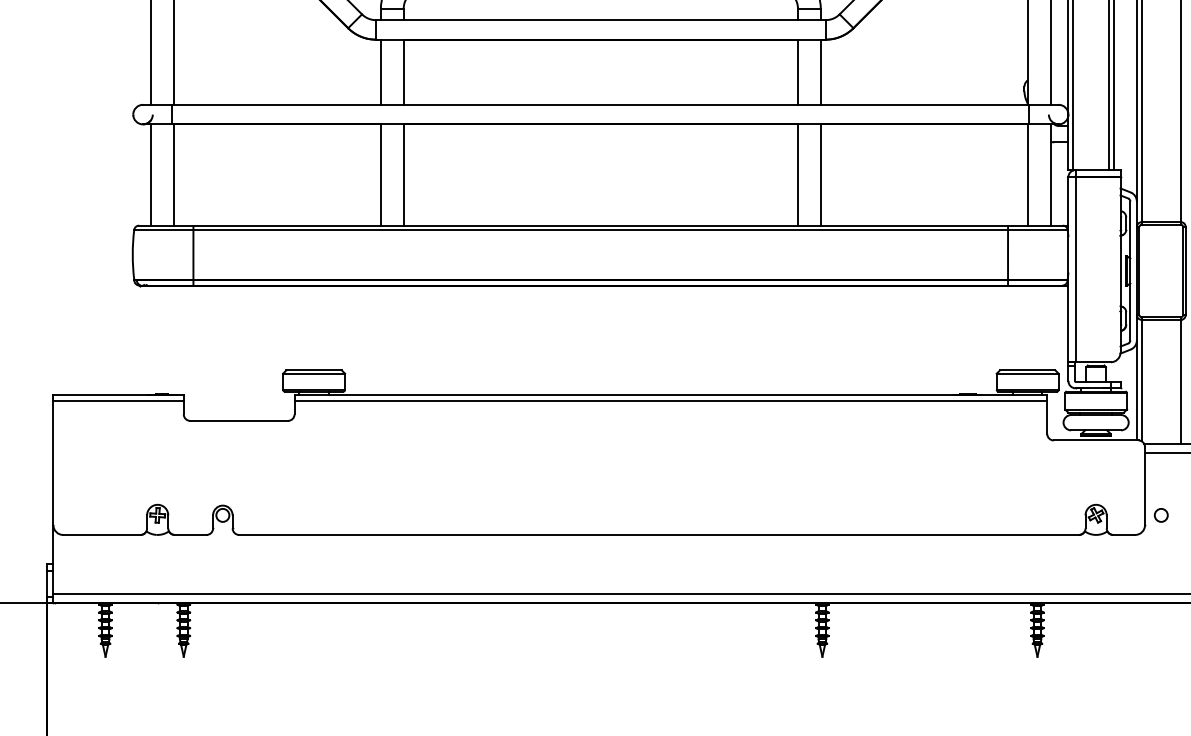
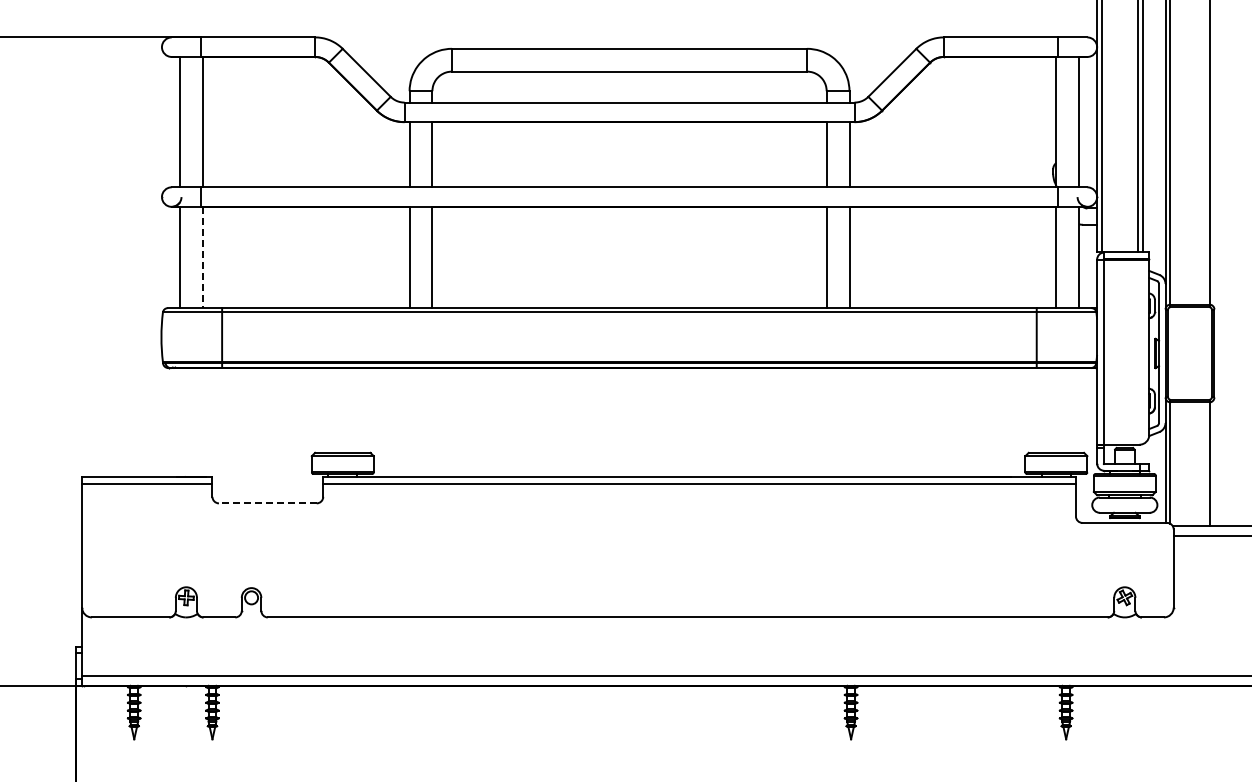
line: (173, 175) -> (202, 257), solid -> dashed
line: (238, 421) -> (267, 503), solid -> dashed
circle: (1160, 515) -> (1189, 597), removed

